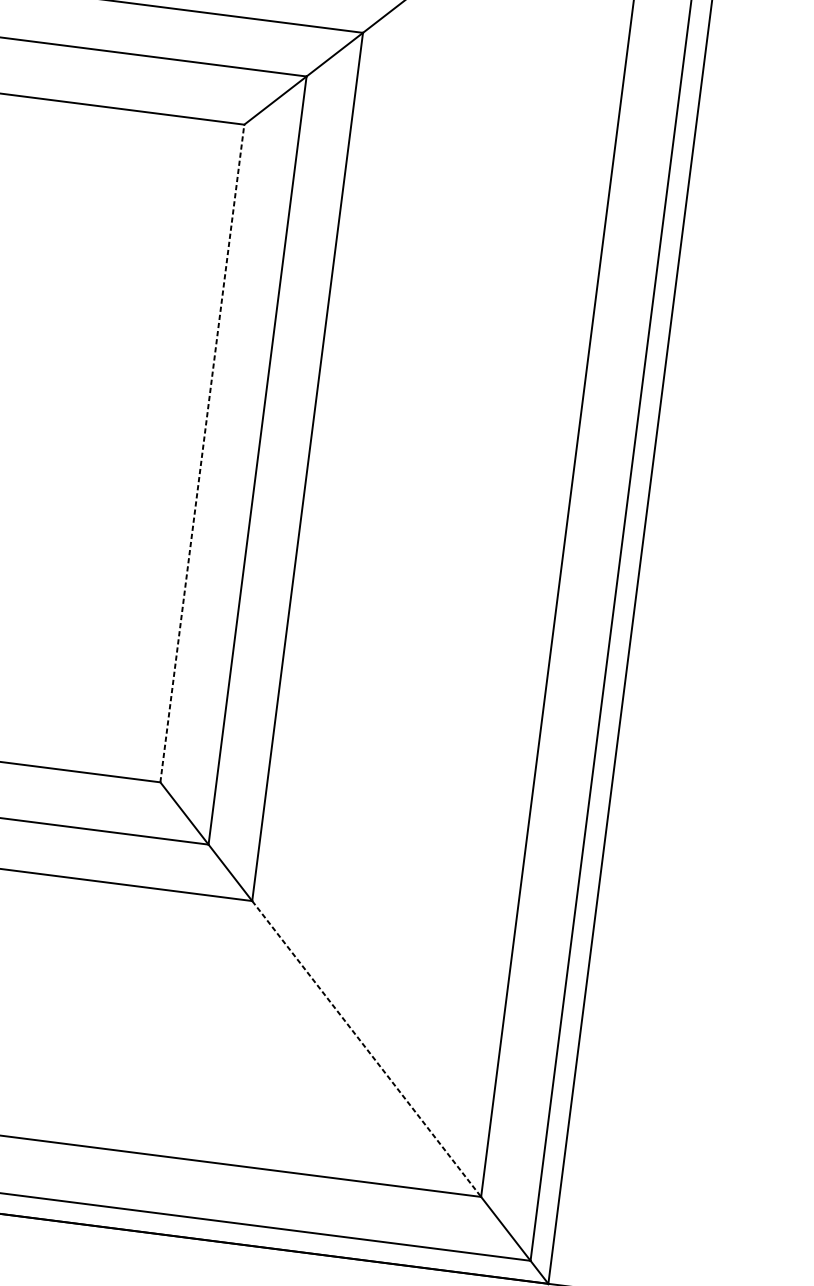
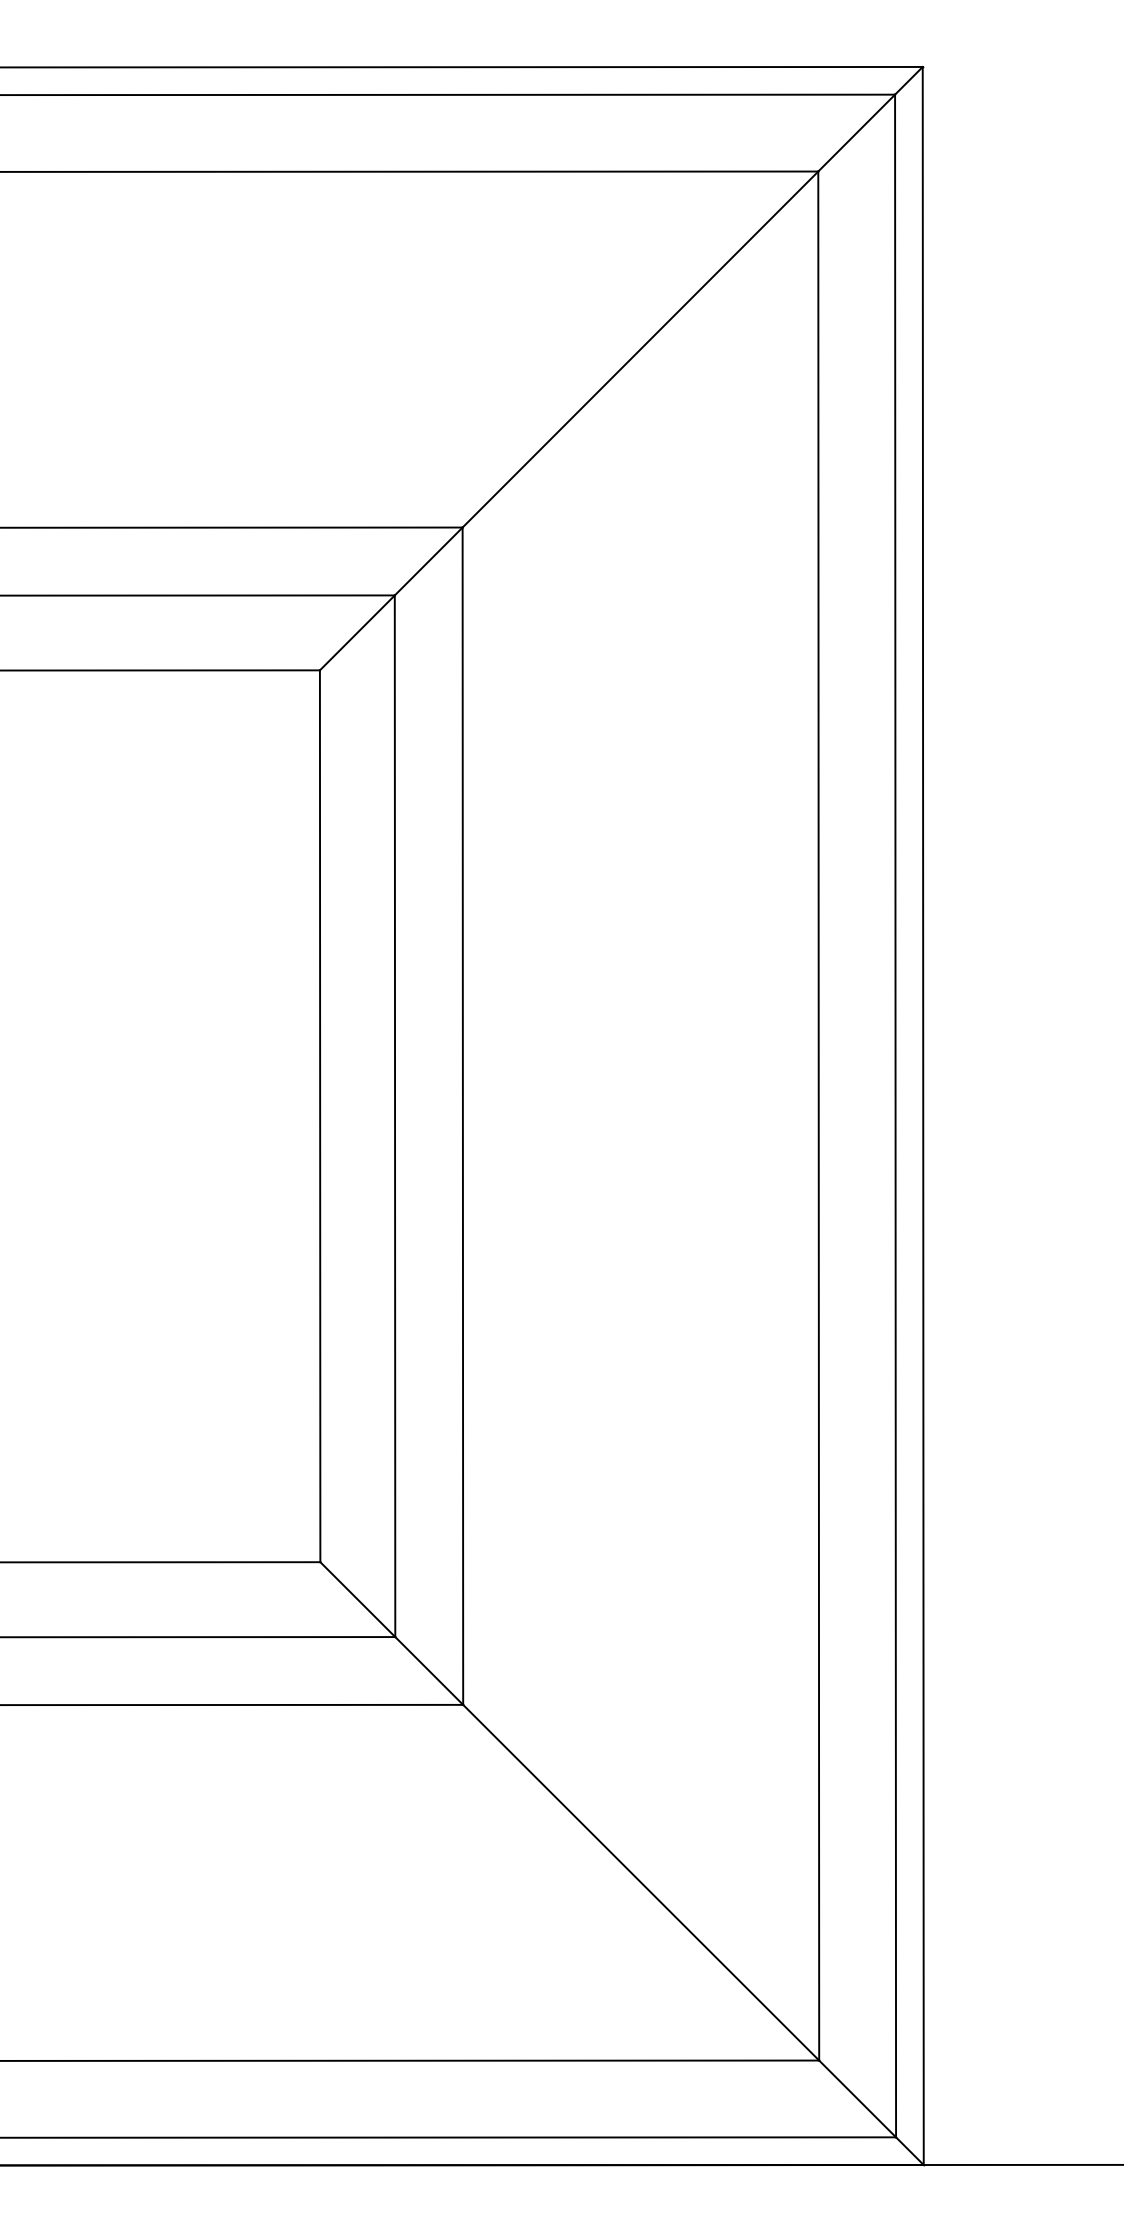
line: (202, 453) -> (320, 1116), dashed -> solid
line: (366, 1048) -> (641, 1882), dashed -> solid

